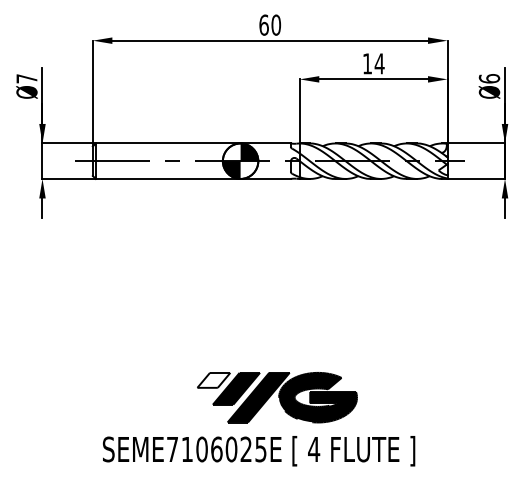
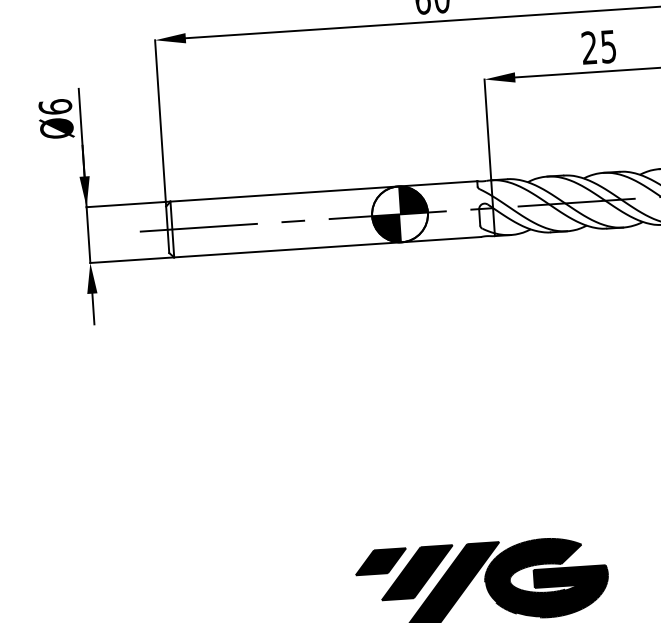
text: (373, 63) -> (598, 46), 14 -> 25
text: (26, 78) -> (54, 106), Ø7 -> Ø6
fill: (213, 379) -> (380, 560), added

